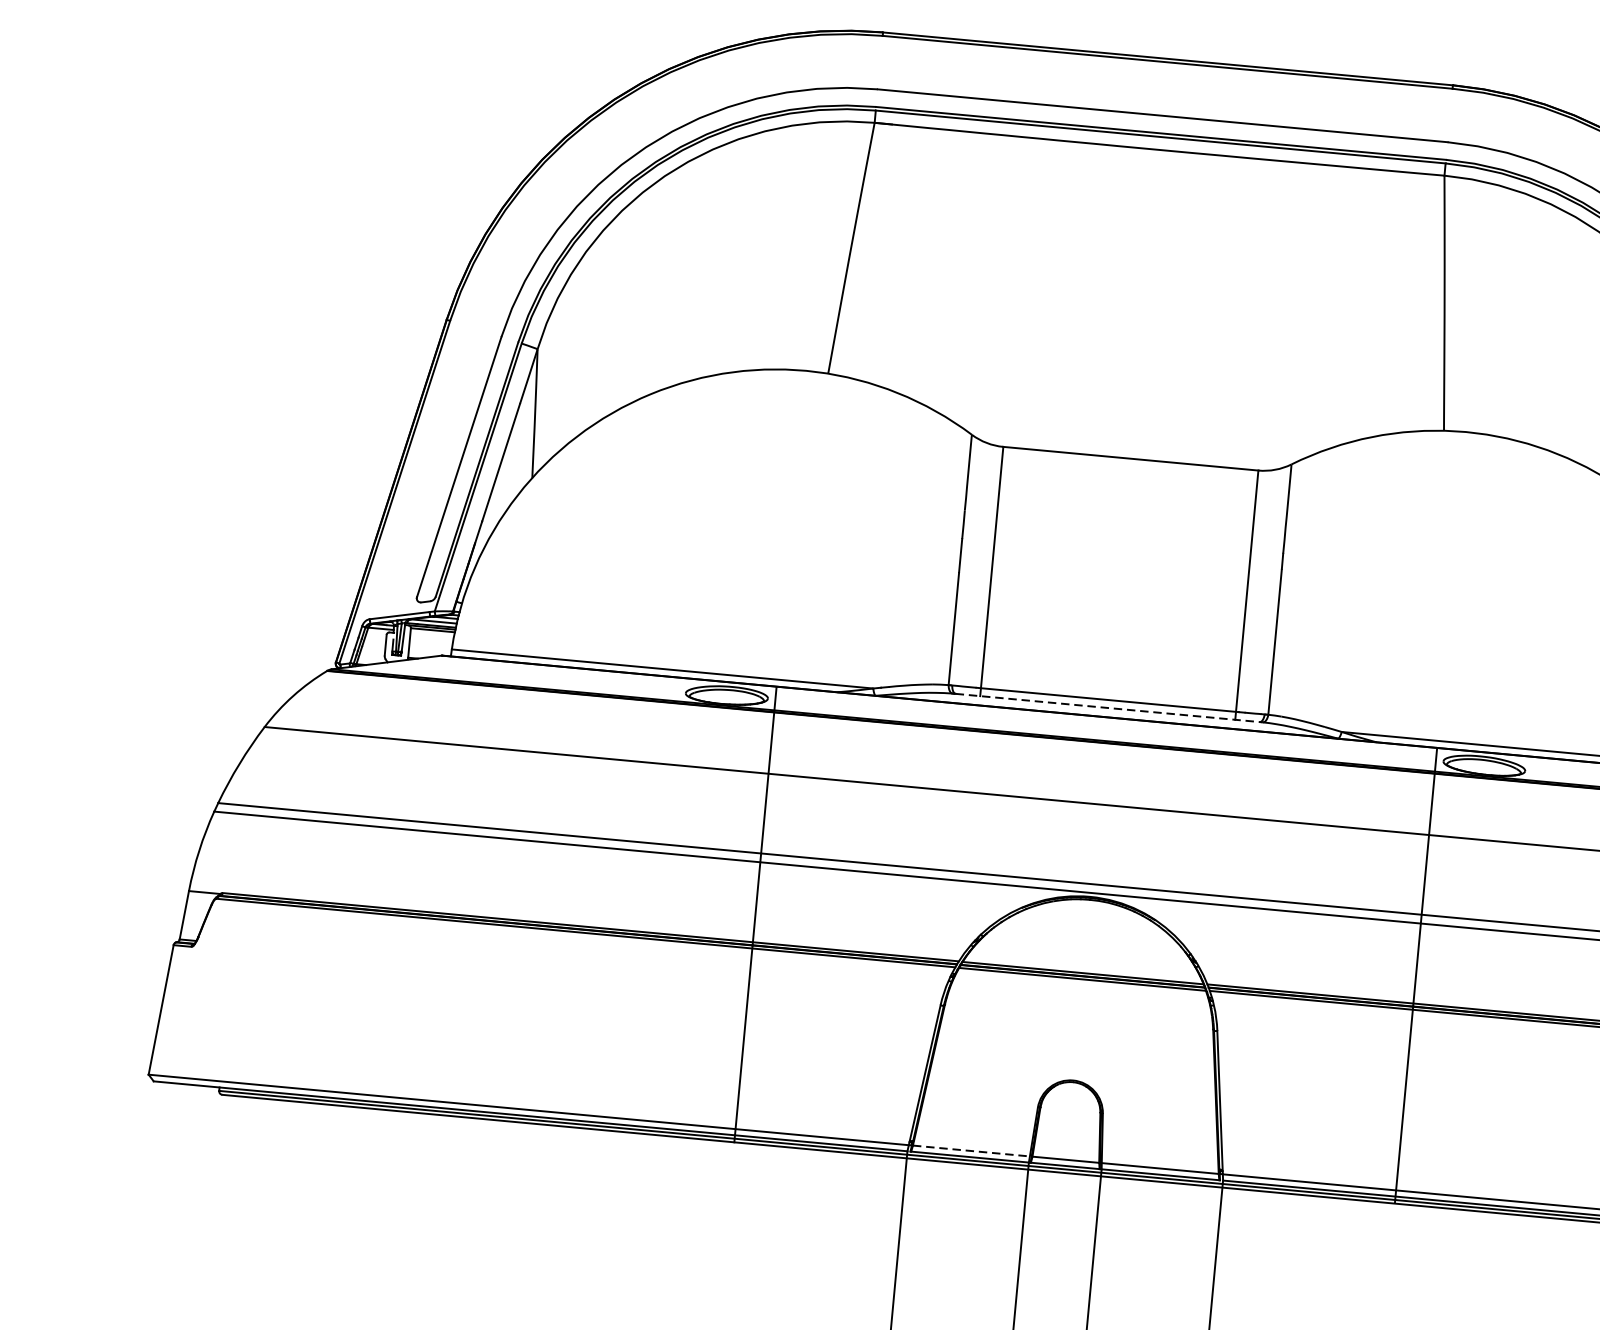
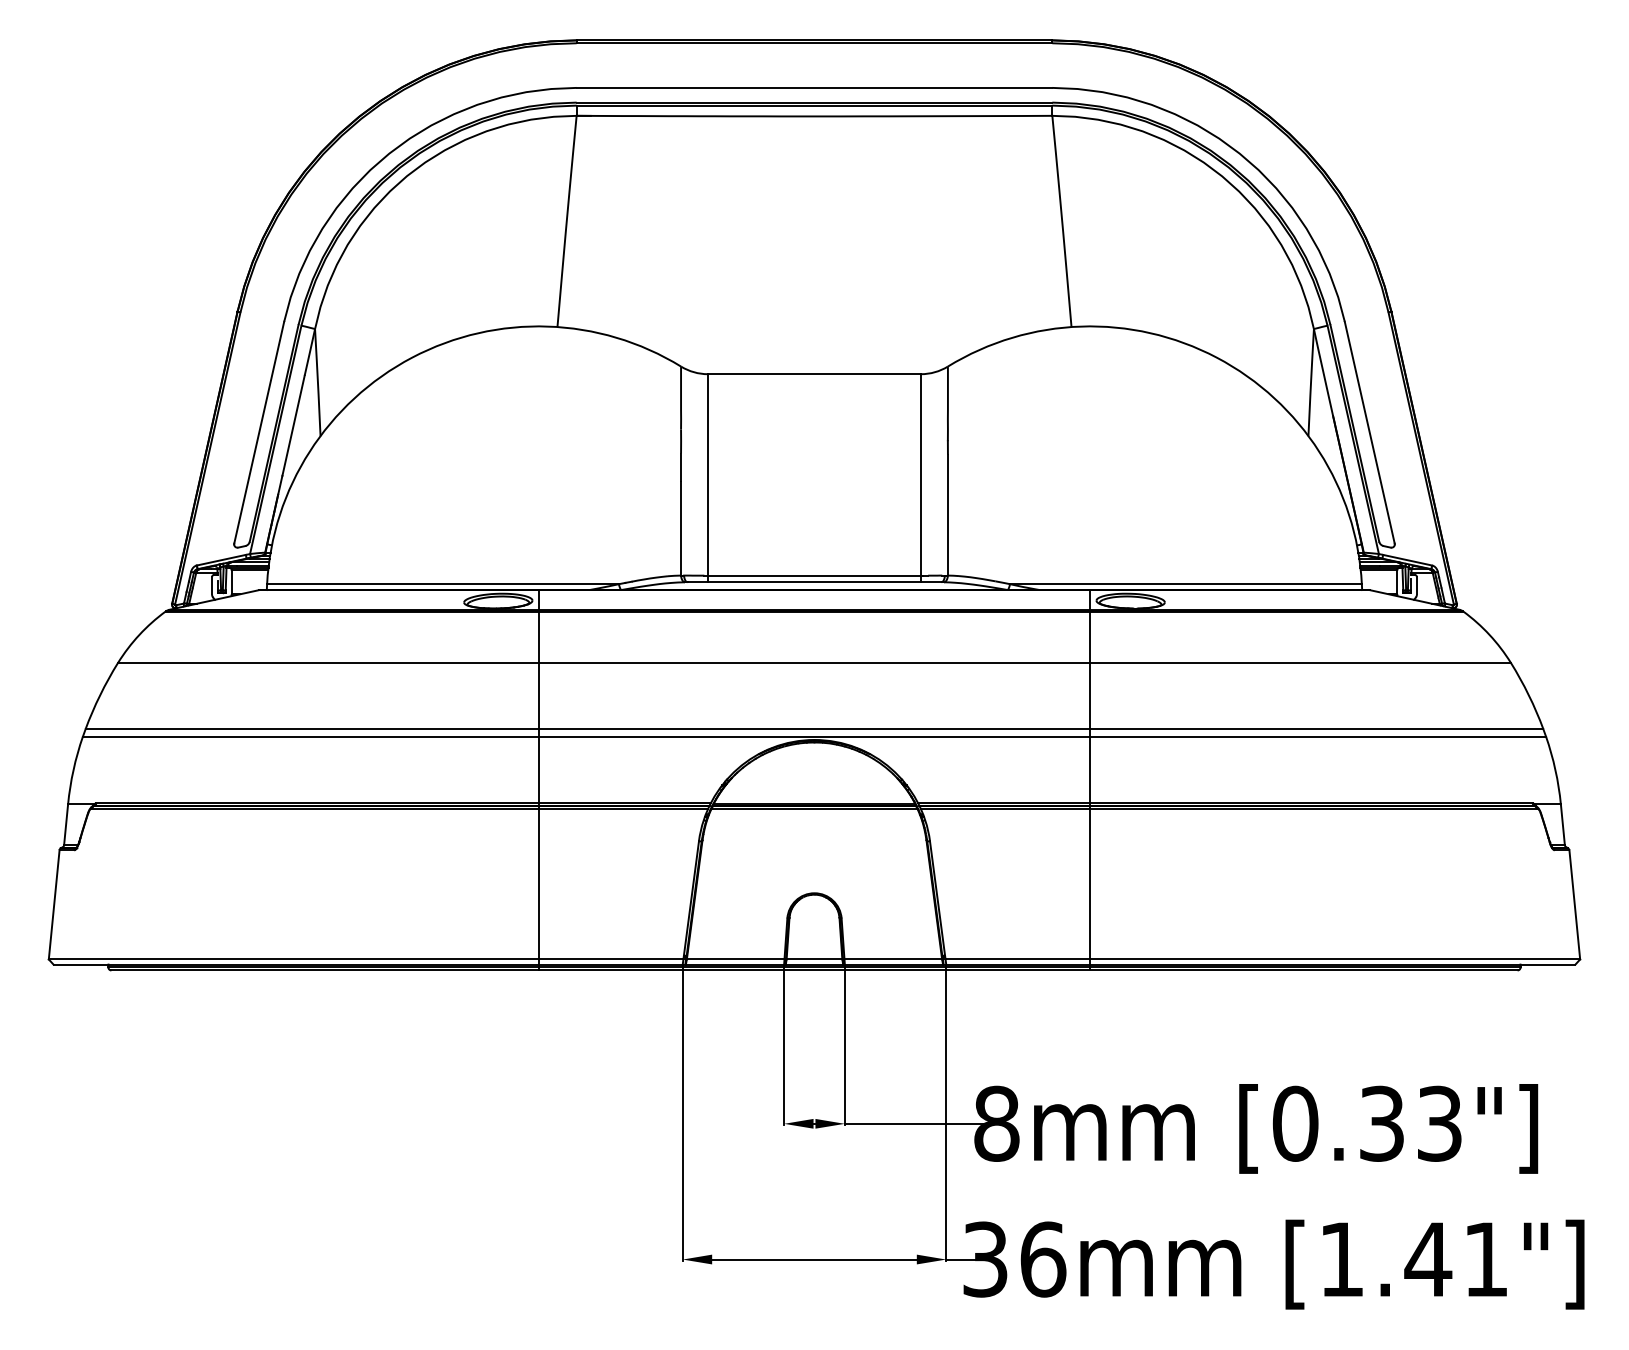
line: (1108, 708) -> (815, 582), dashed -> solid
line: (971, 1151) -> (735, 959), dashed -> solid

